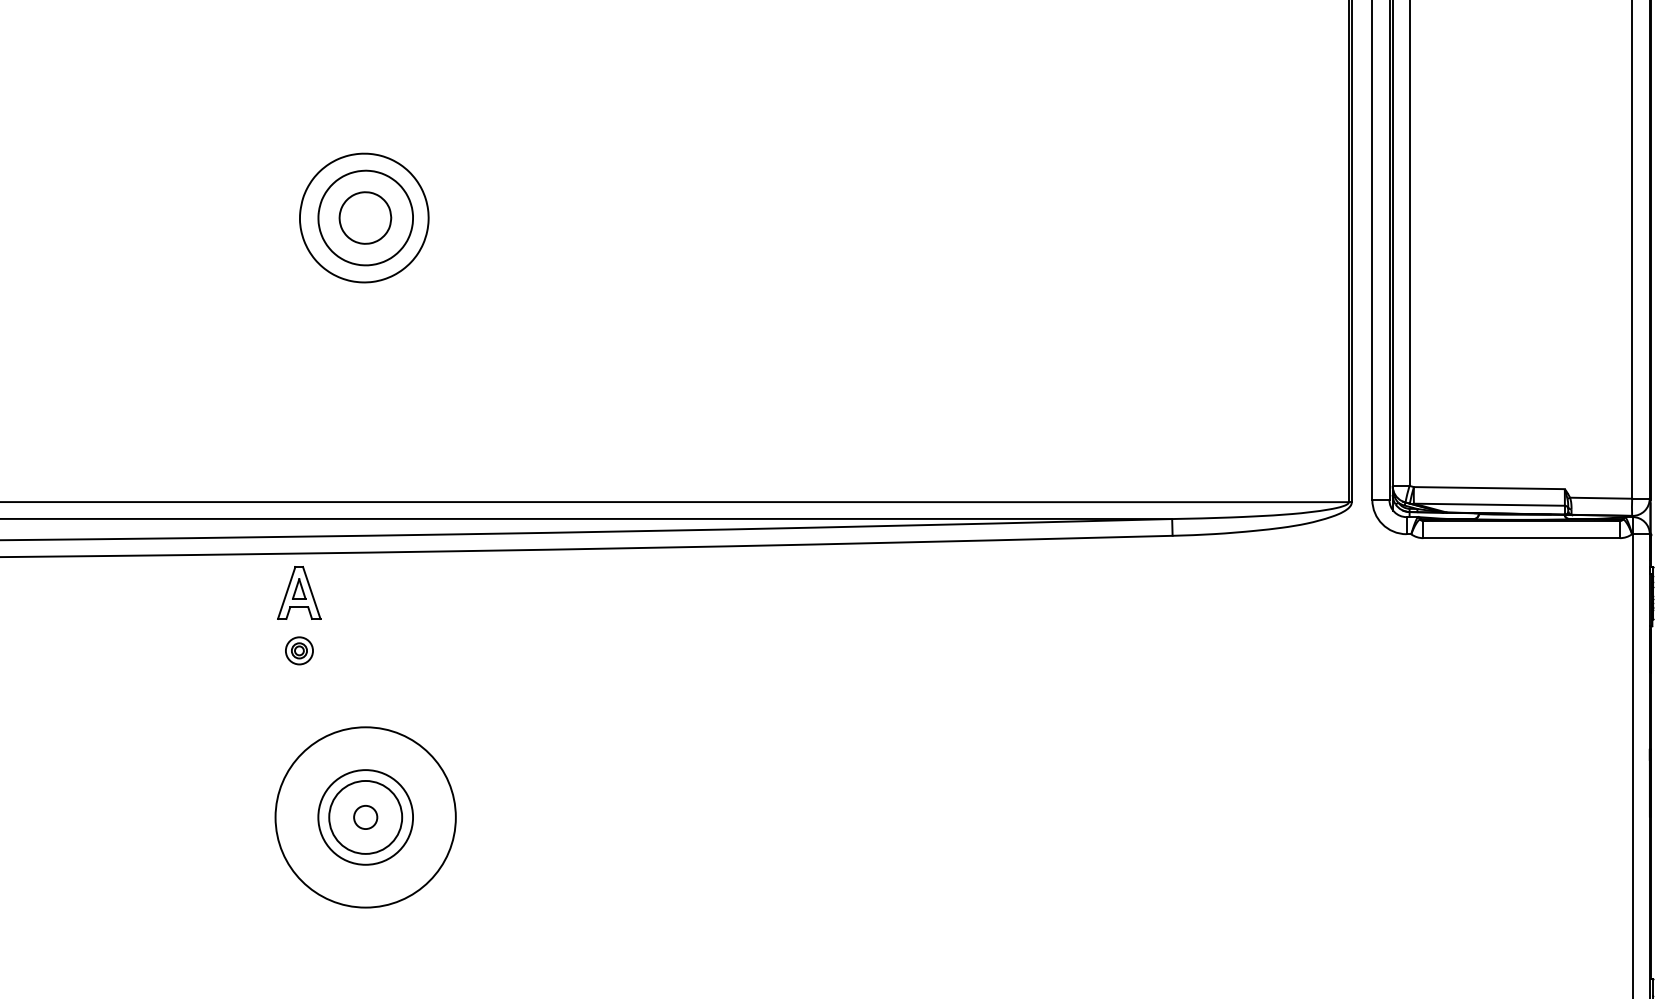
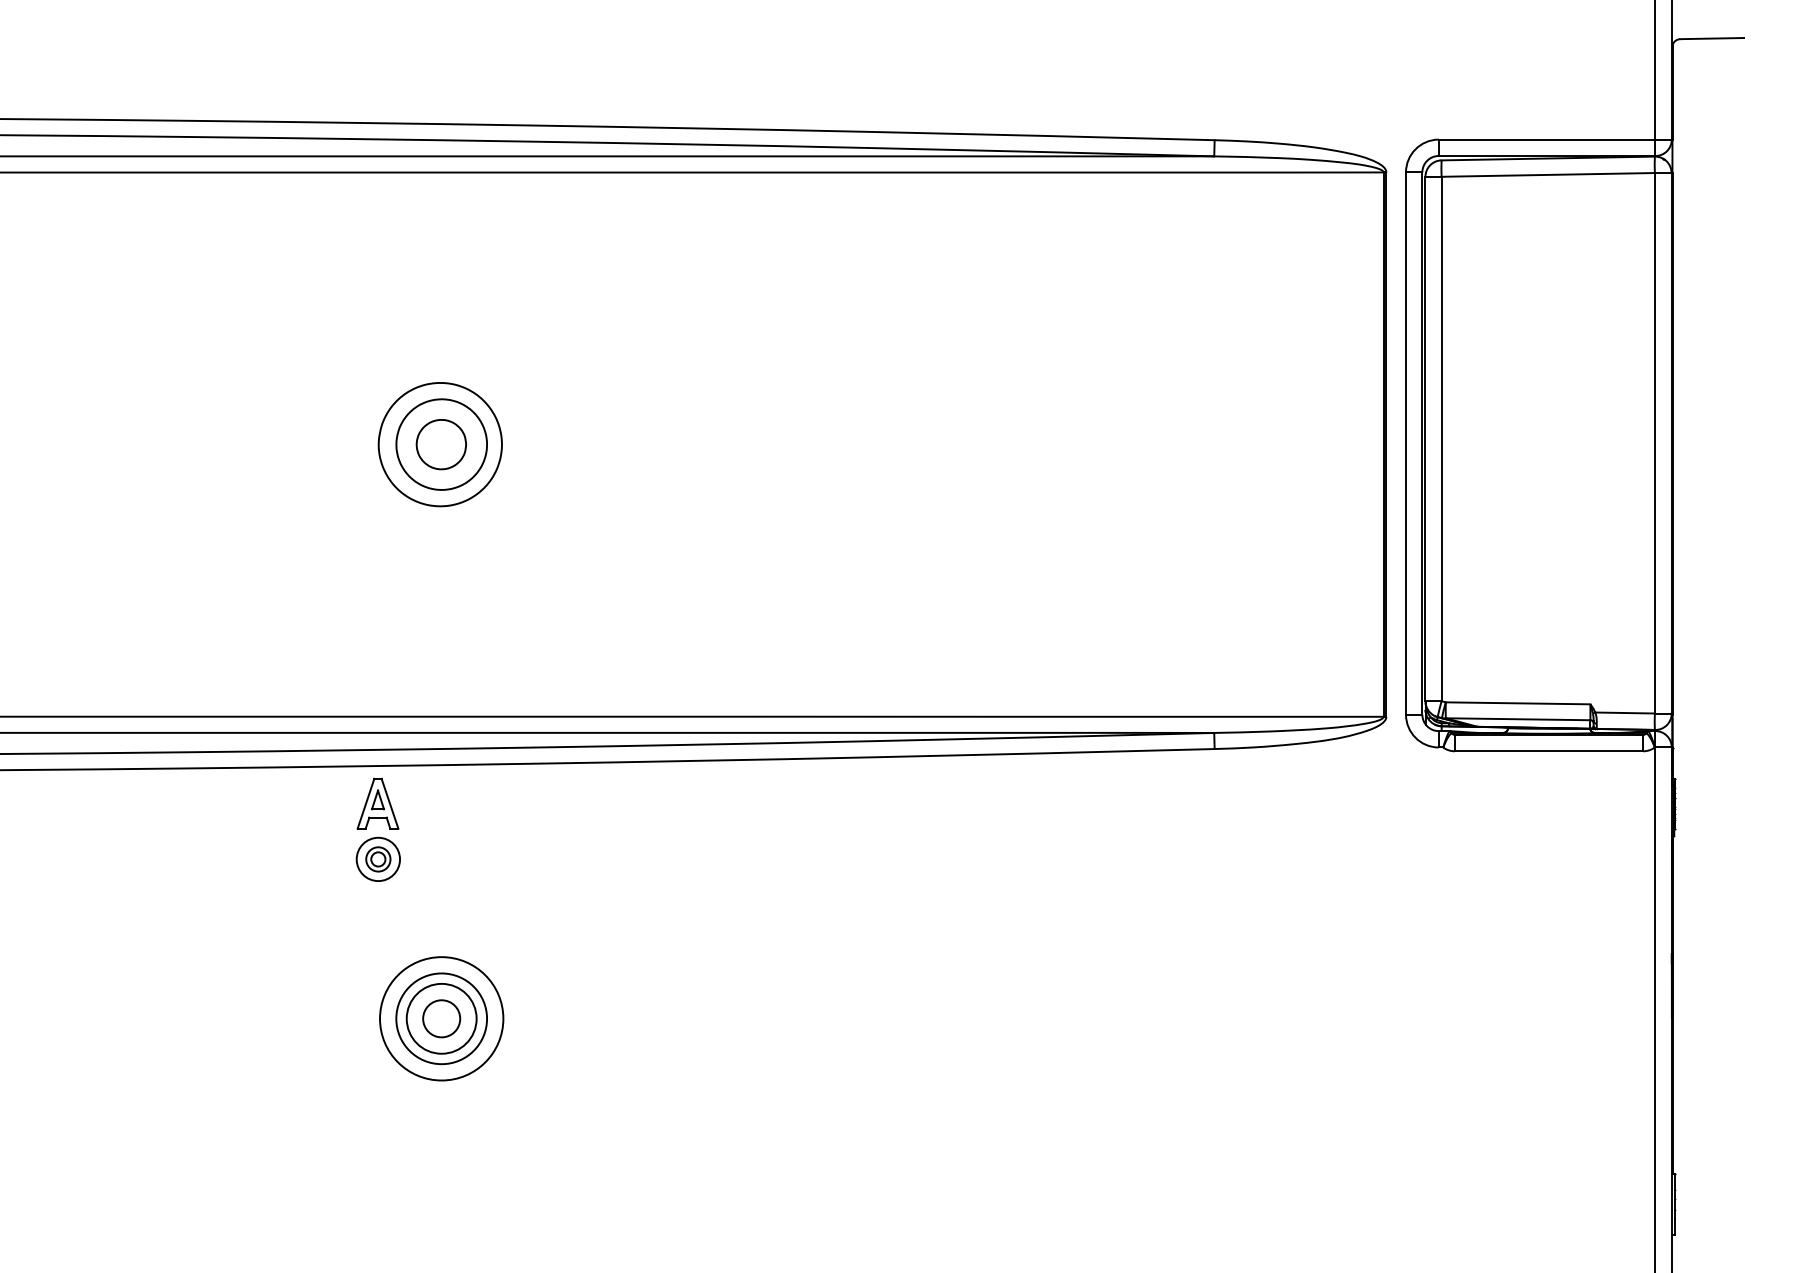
part: (298, 650) -> (377, 858), size x1.67
circle: (365, 817) -> (441, 1018), size x0.71
circle: (365, 817) -> (441, 1018), size x1.67

